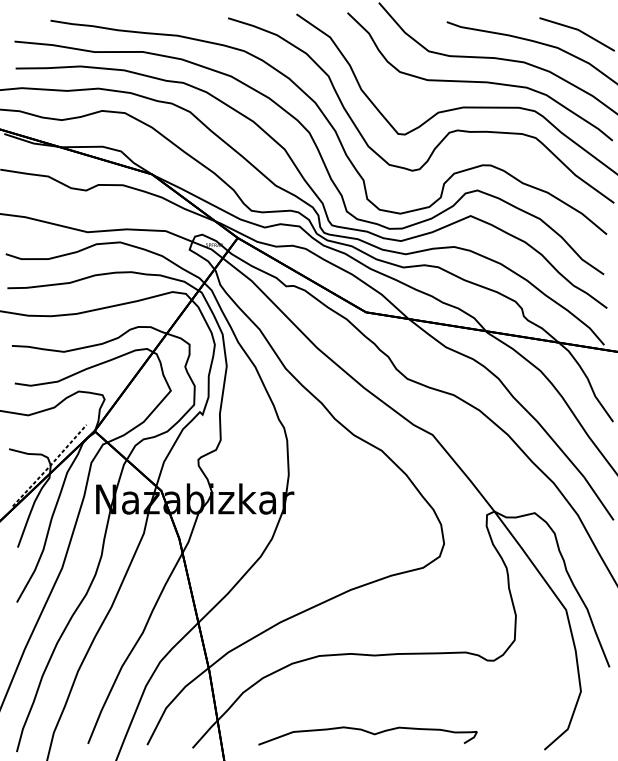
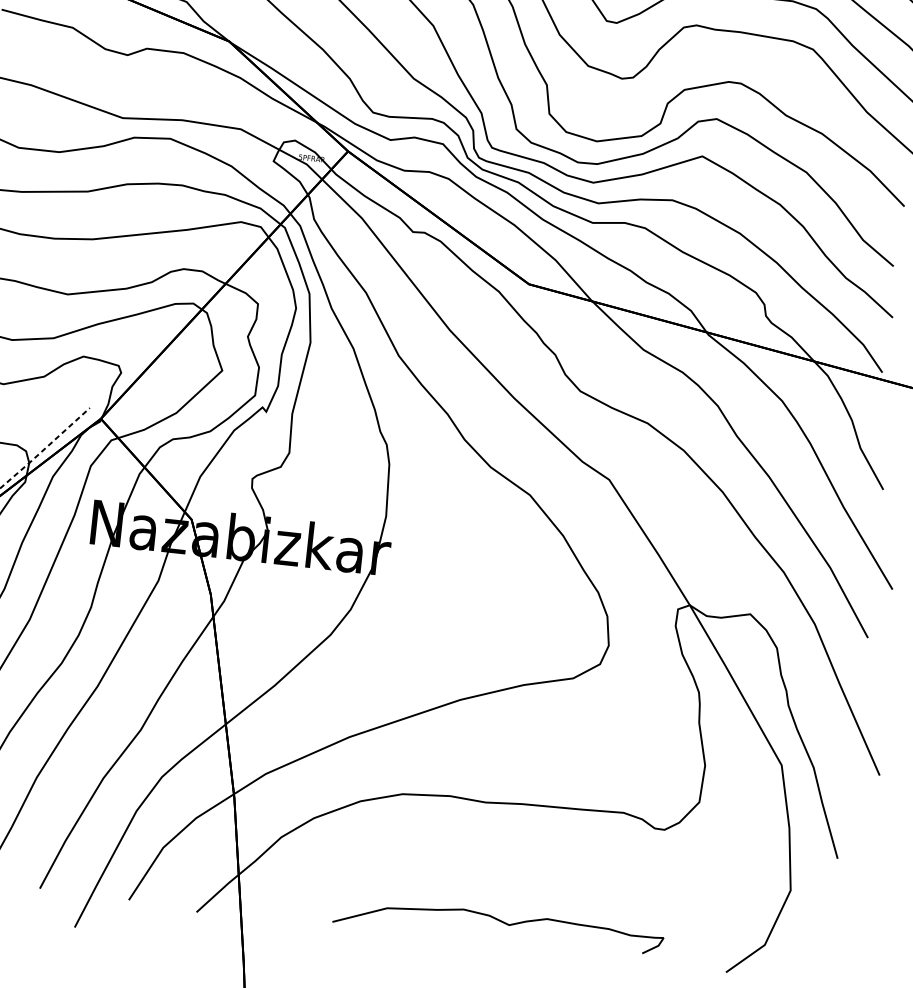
curve: (368, 733) -> (499, 922), moved

